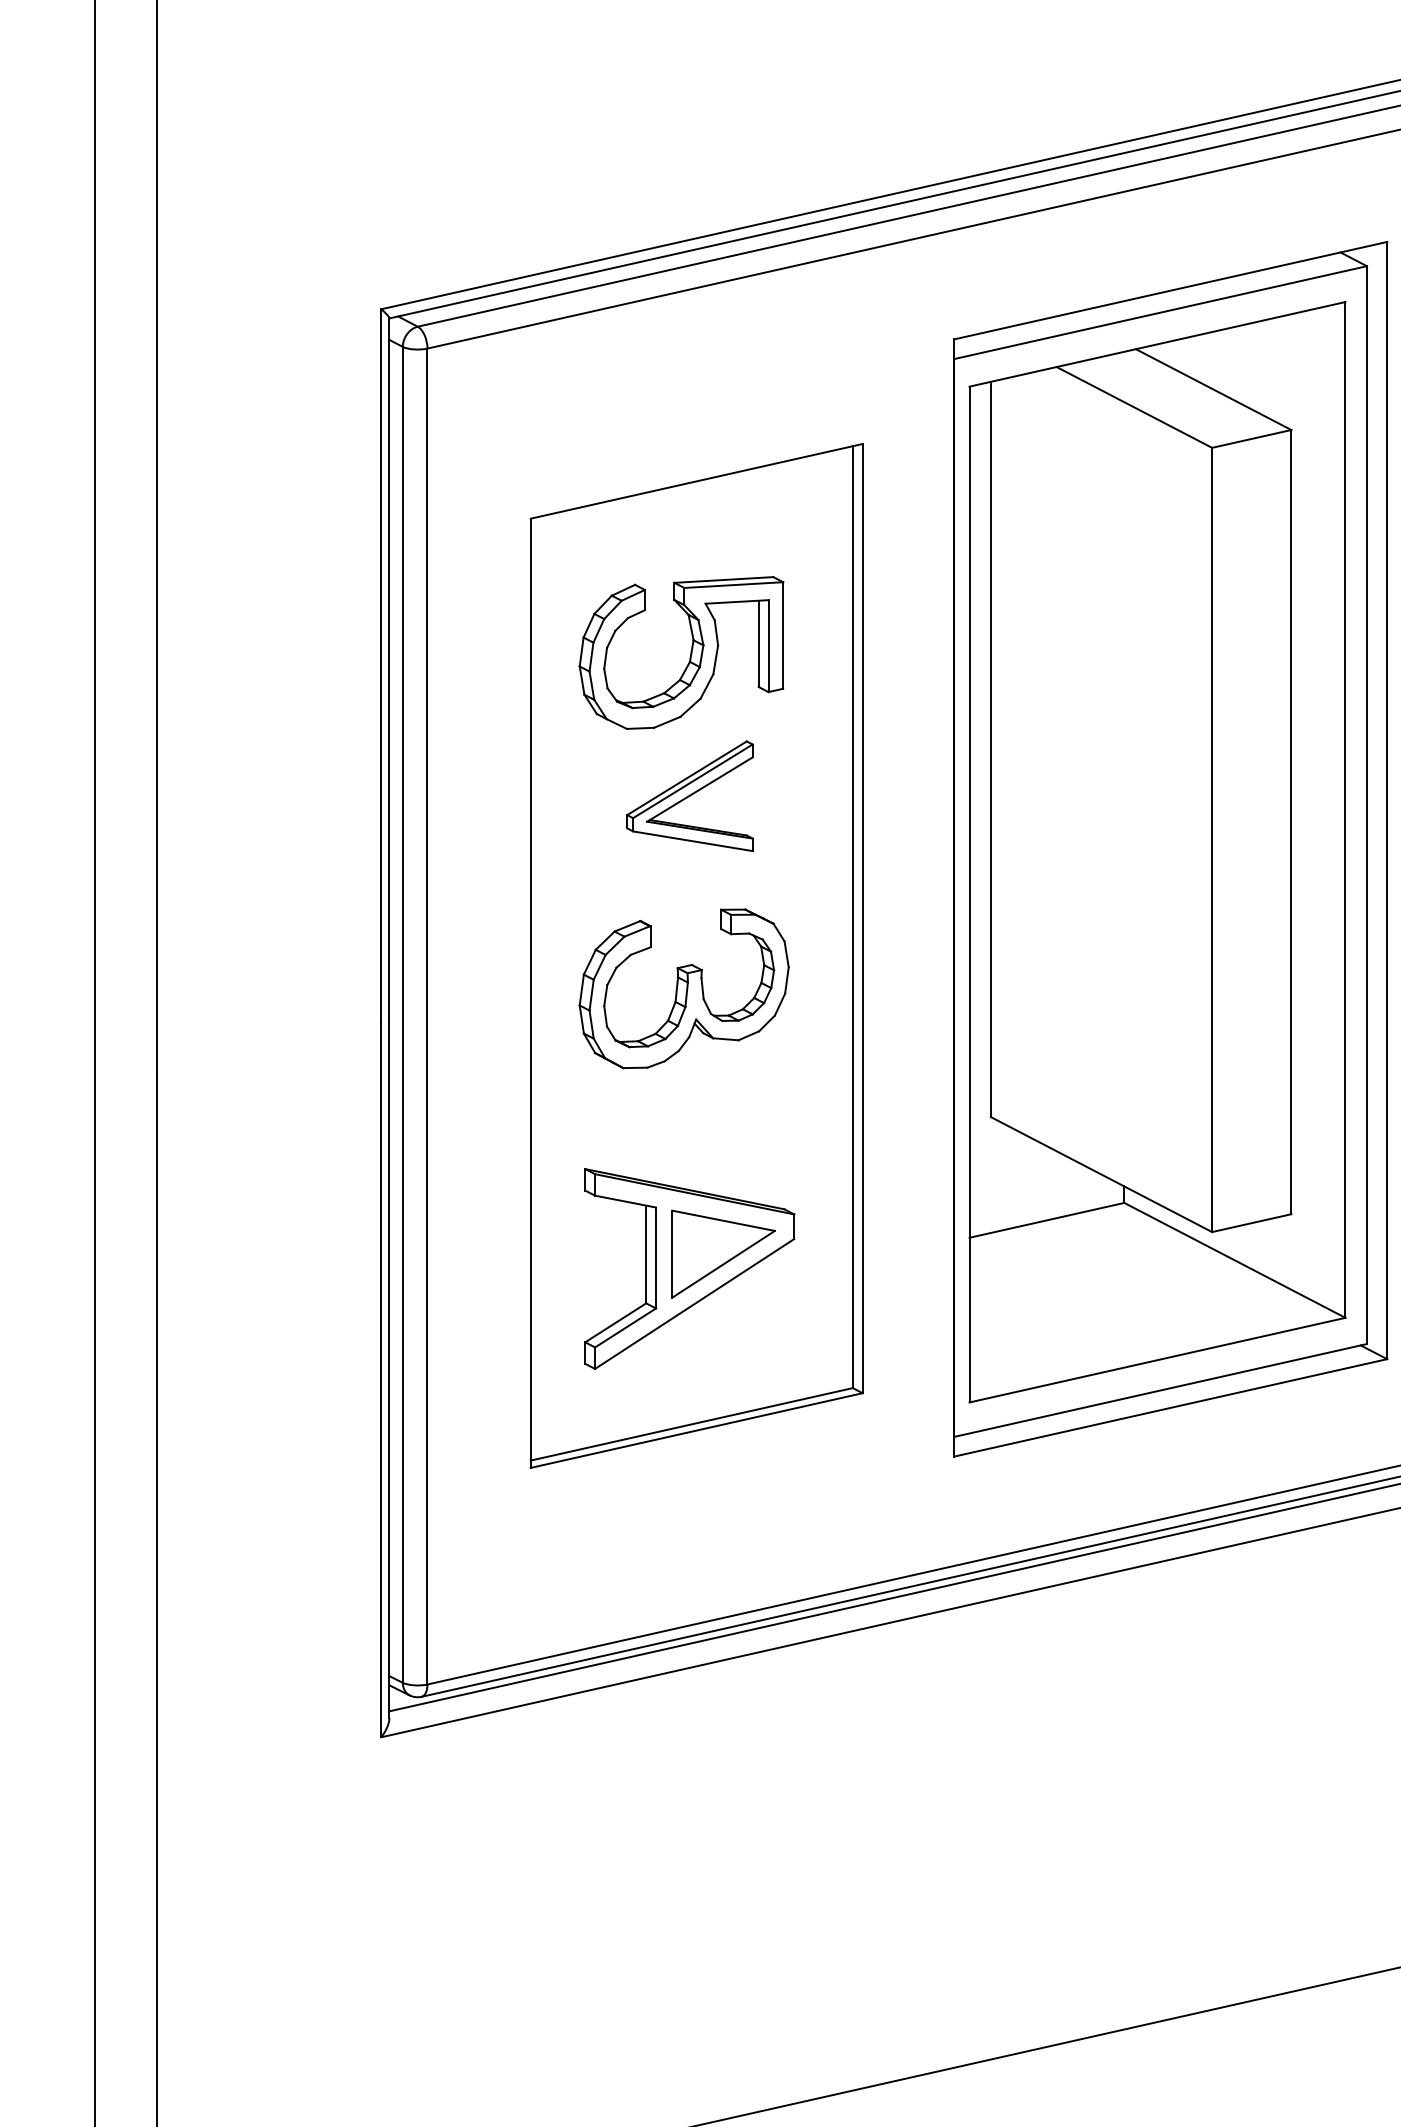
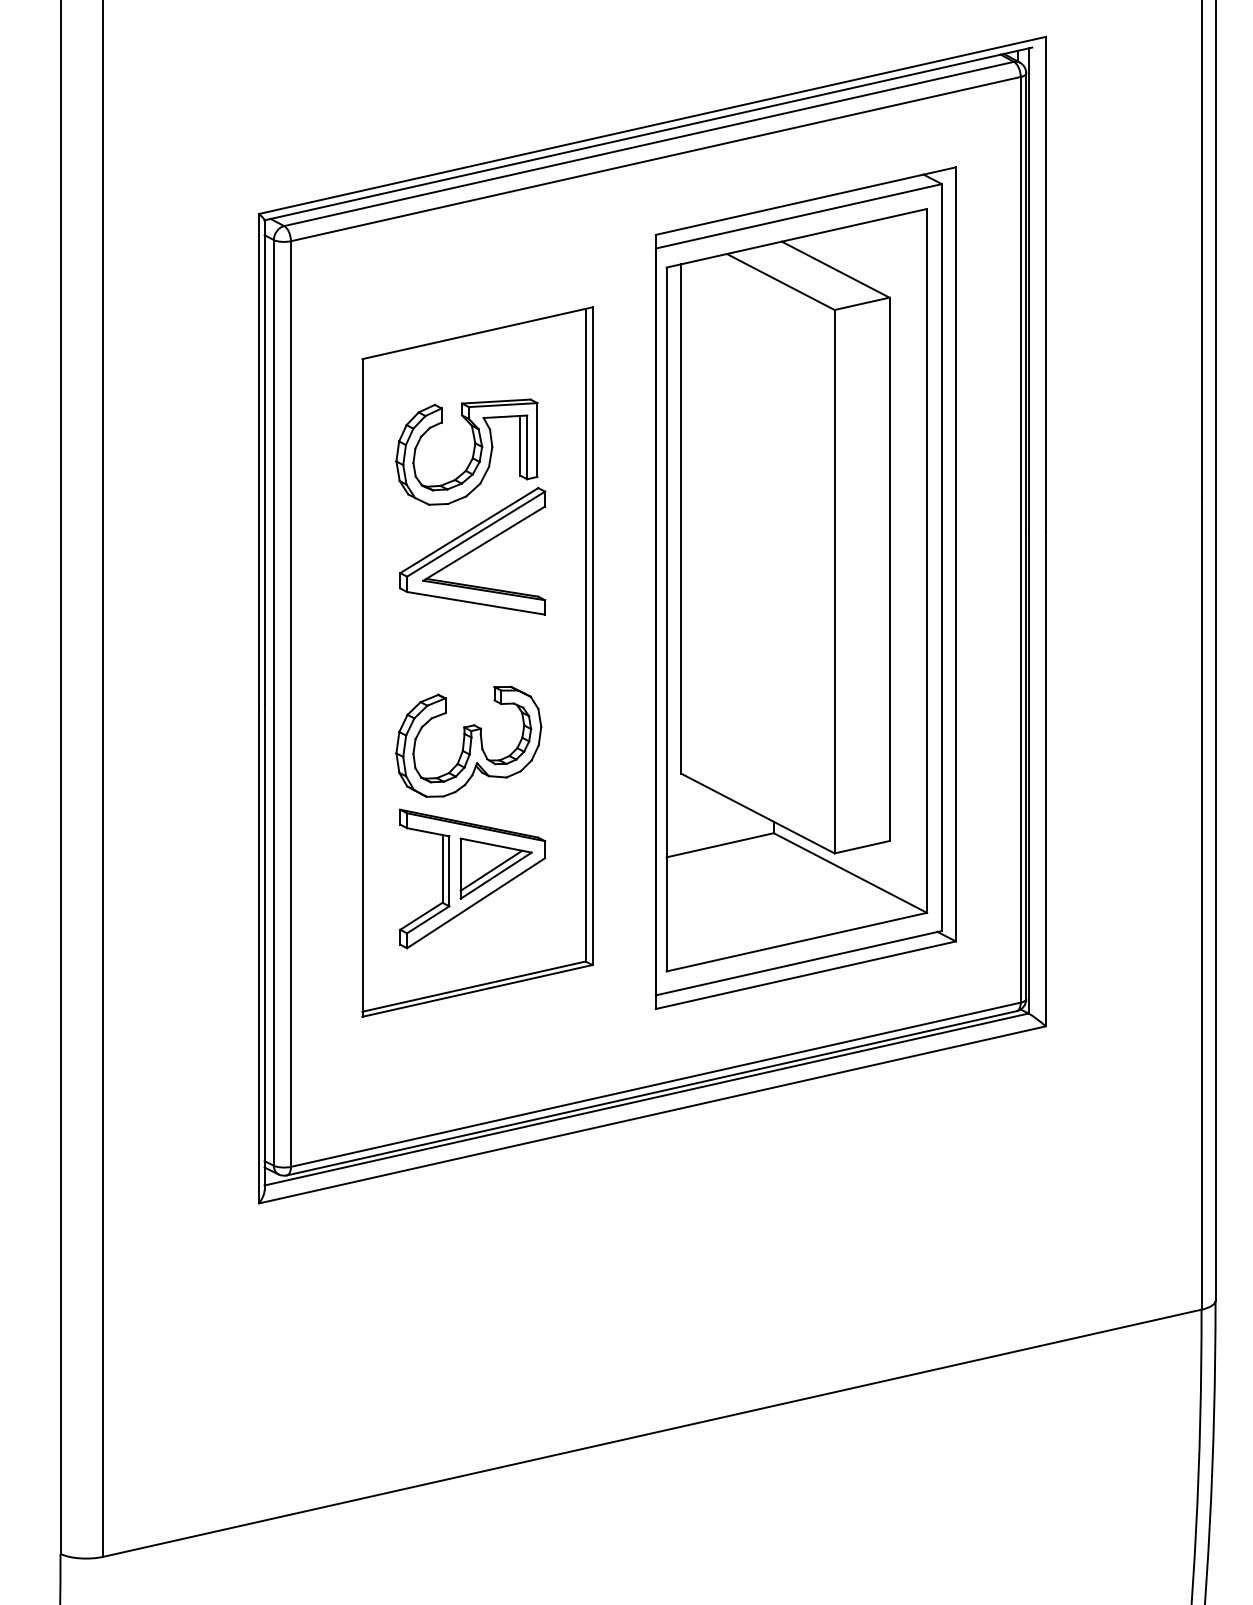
part: (689, 796) -> (472, 551), size x1.67
part: (683, 988) -> (468, 741), moved
line: (716, 1256) -> (491, 870), added

